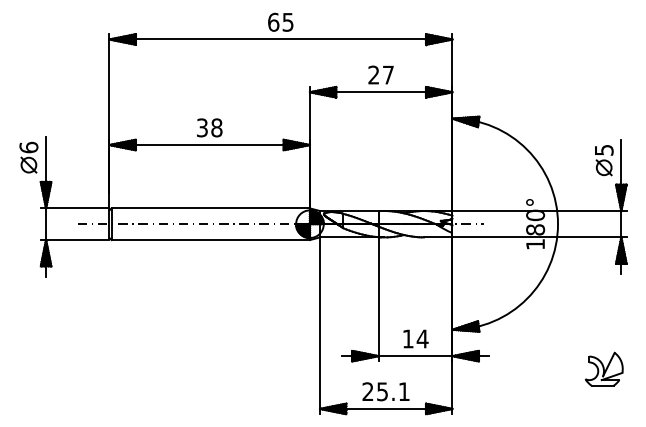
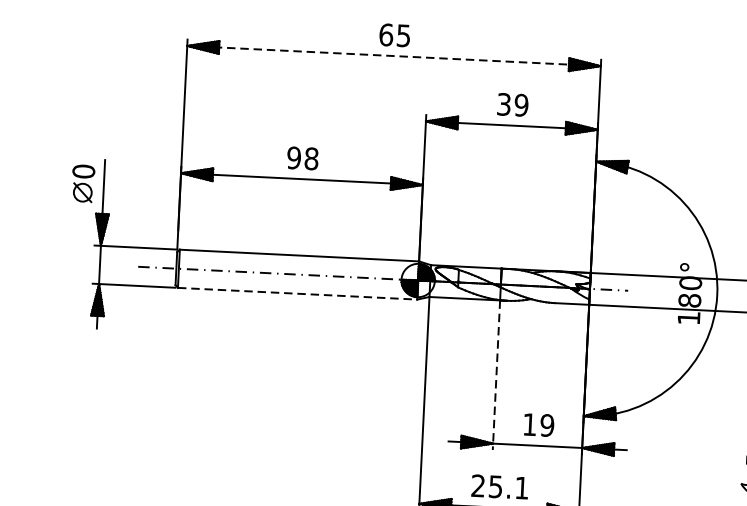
line: (280, 39) -> (393, 56), solid -> dashed
text: (381, 74) -> (513, 104), 27 -> 39
text: (201, 127) -> (293, 157), 38 -> 98
text: (28, 147) -> (83, 171), 6 -> 0
line: (211, 240) -> (298, 294), solid -> dashed
line: (378, 299) -> (496, 375), solid -> dashed
text: (422, 338) -> (547, 424), 14 -> 19

